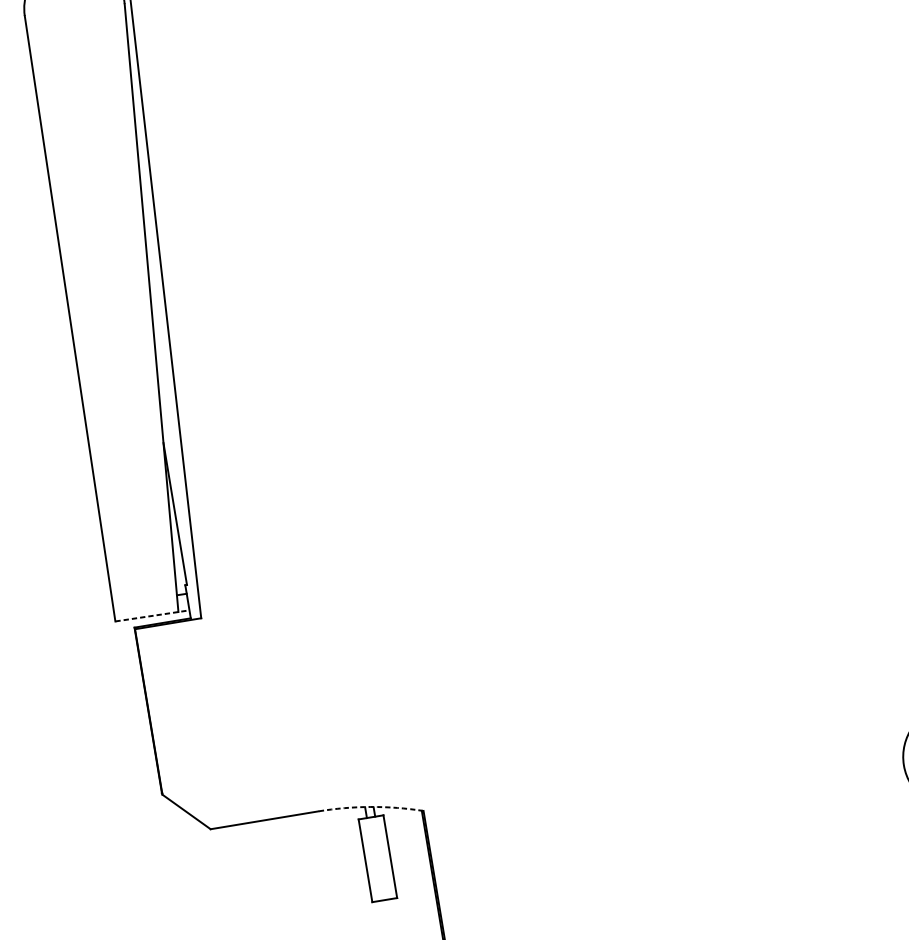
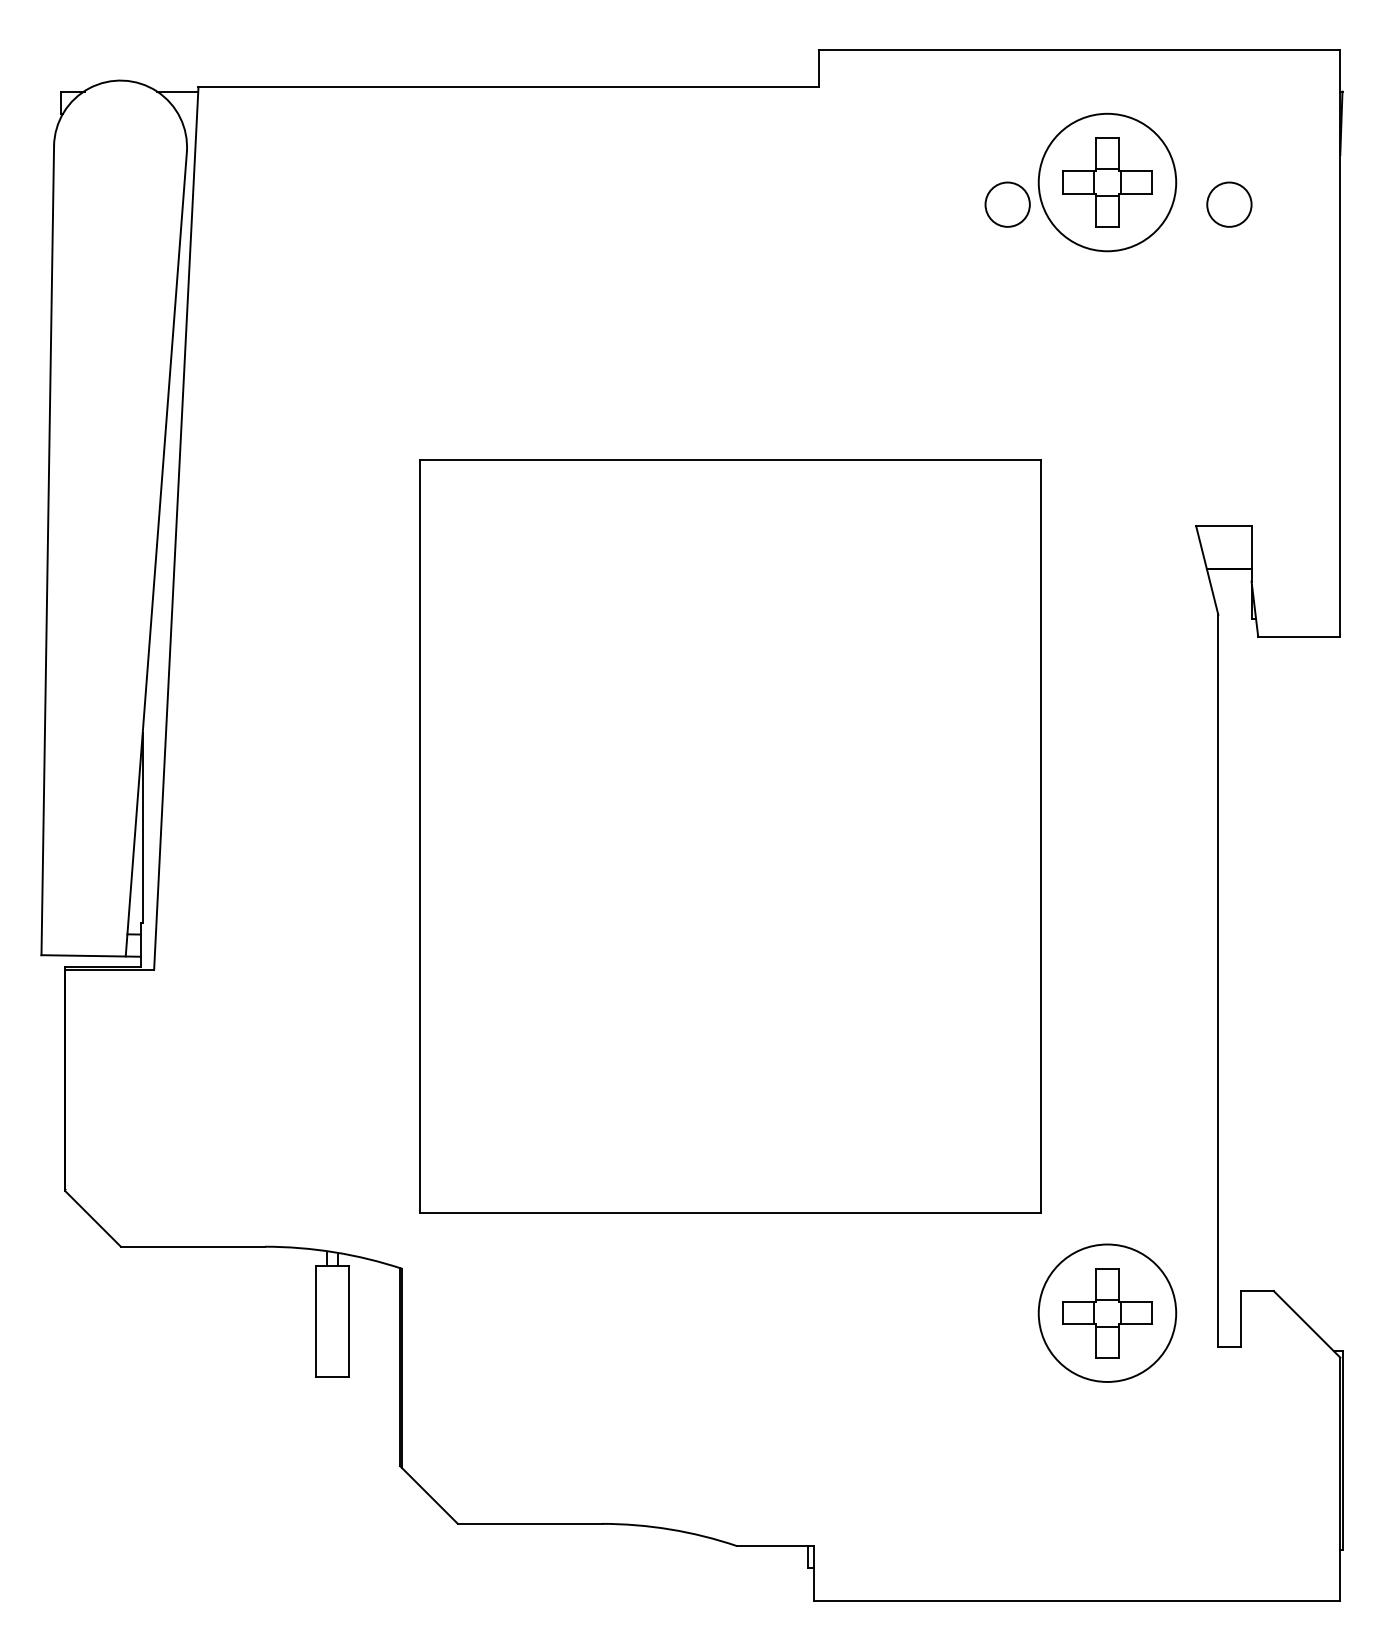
part: (614, 447) -> (730, 836), added
line: (152, 615) -> (91, 955), dashed -> solid
arc: (370, 807) -> (334, 1252), dashed -> solid

